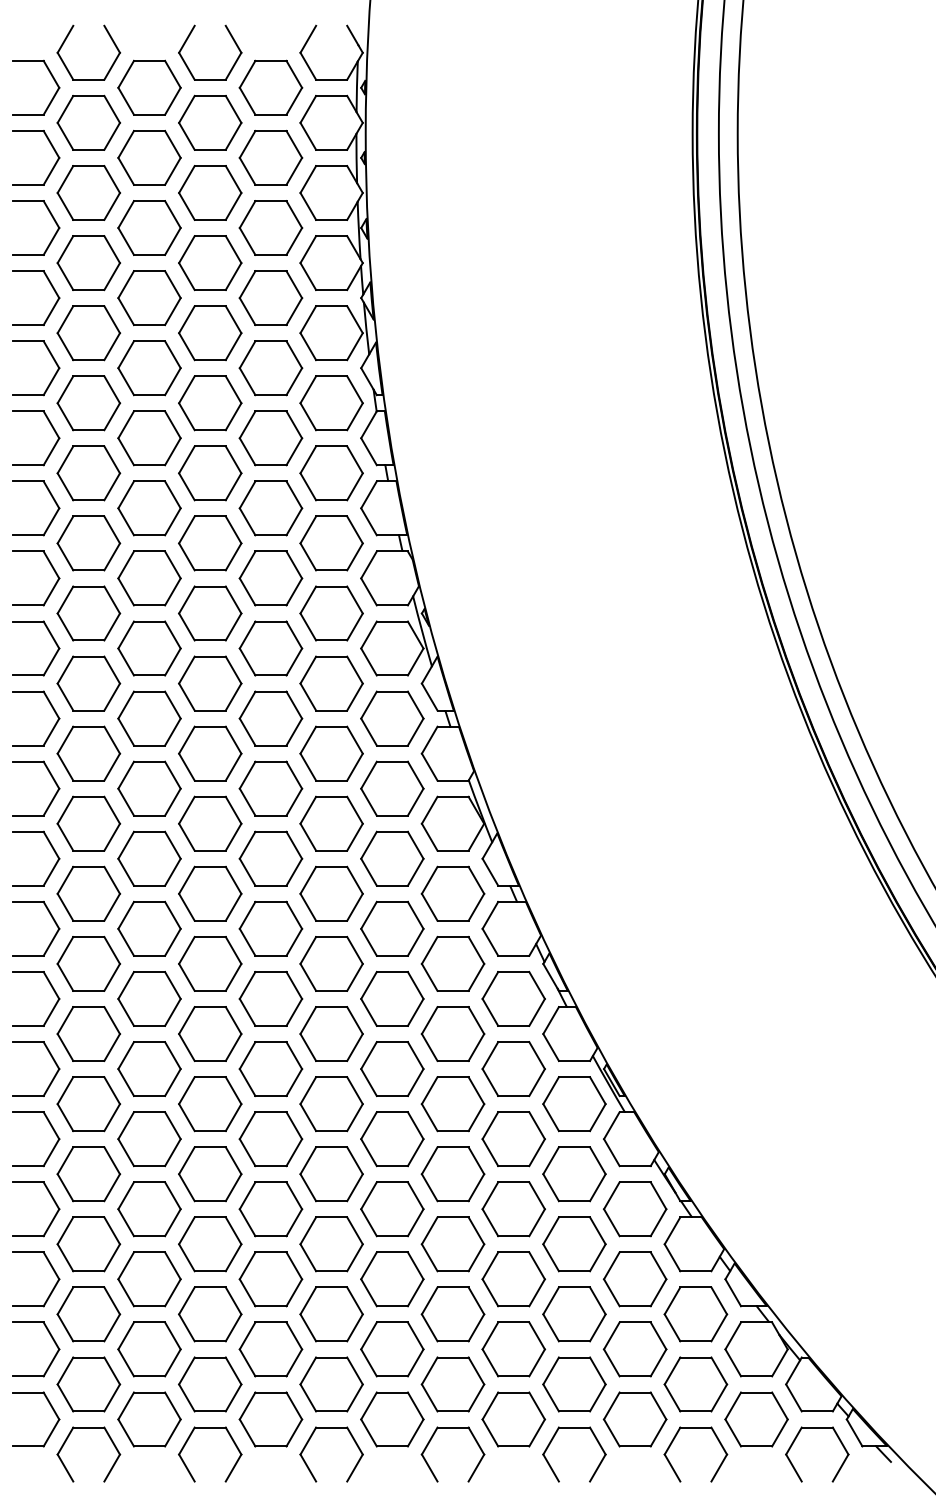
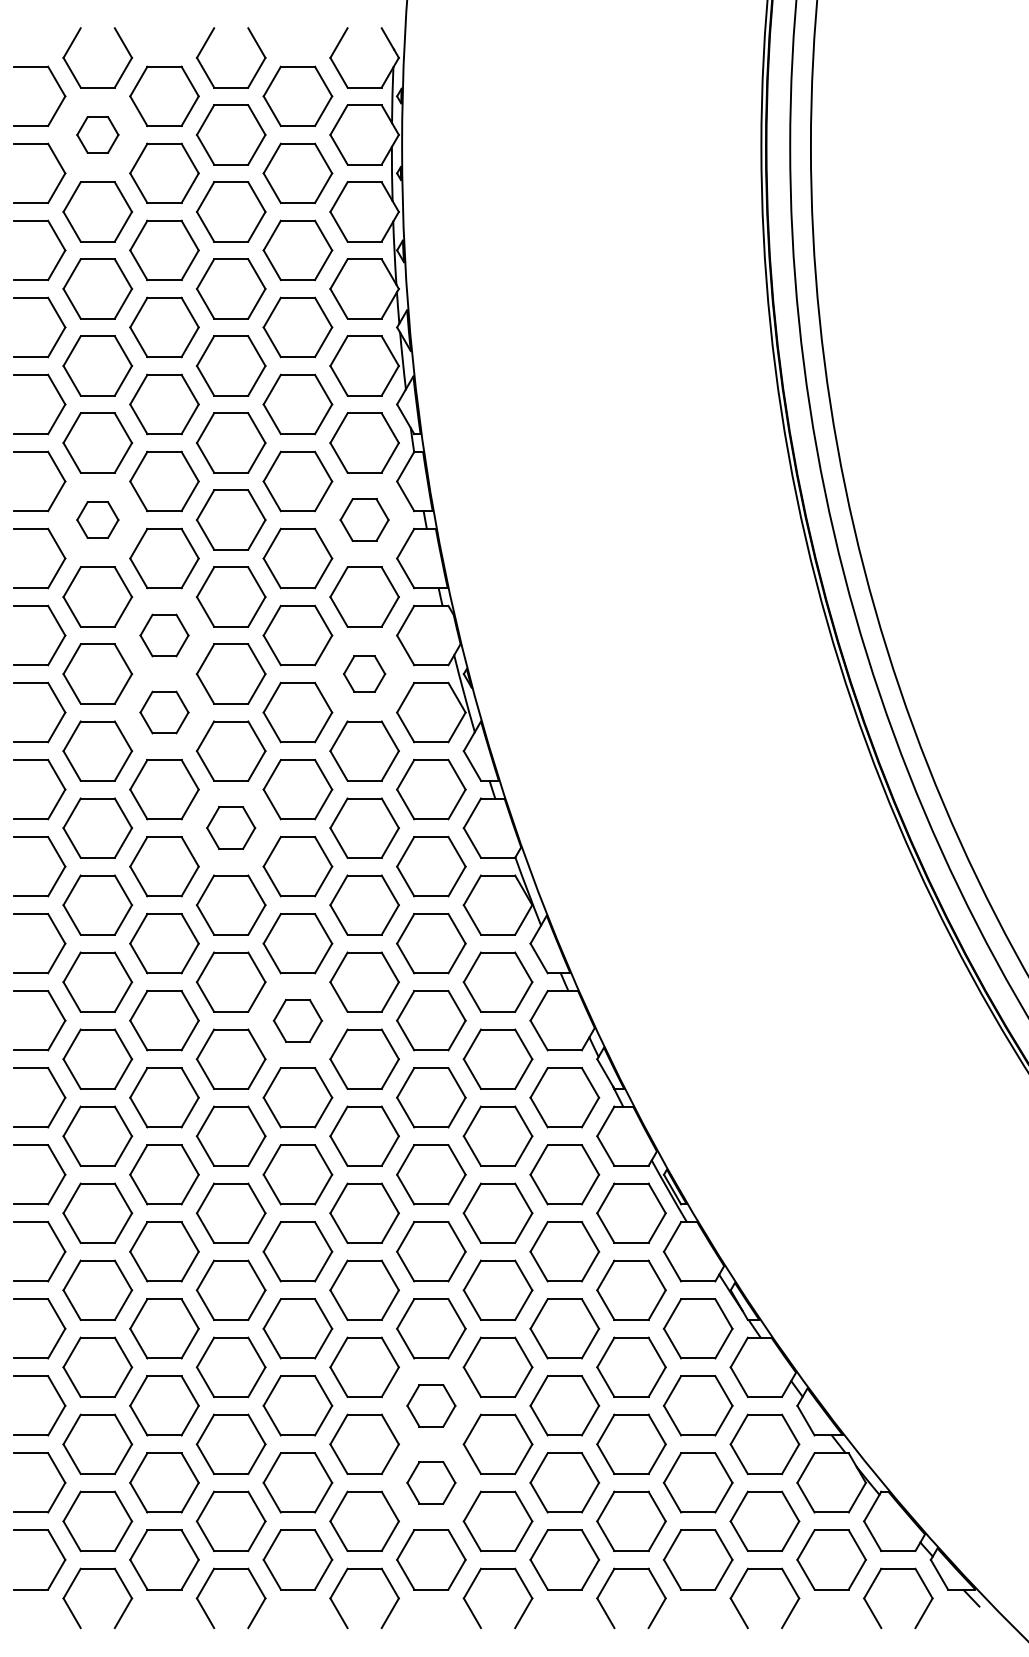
part: (88, 122) -> (97, 134), size x0.6
part: (88, 472) -> (97, 519), size x0.6
part: (331, 472) -> (364, 519), size x0.7
part: (149, 578) -> (164, 635), size x0.7
part: (331, 612) -> (364, 673), size x0.6
part: (149, 648) -> (164, 712), size x0.7
part: (209, 753) -> (230, 827), size x0.7
part: (270, 928) -> (297, 1020), size x0.7
part: (392, 1279) -> (431, 1405), size x0.7
part: (392, 1349) -> (431, 1482), size x0.7

